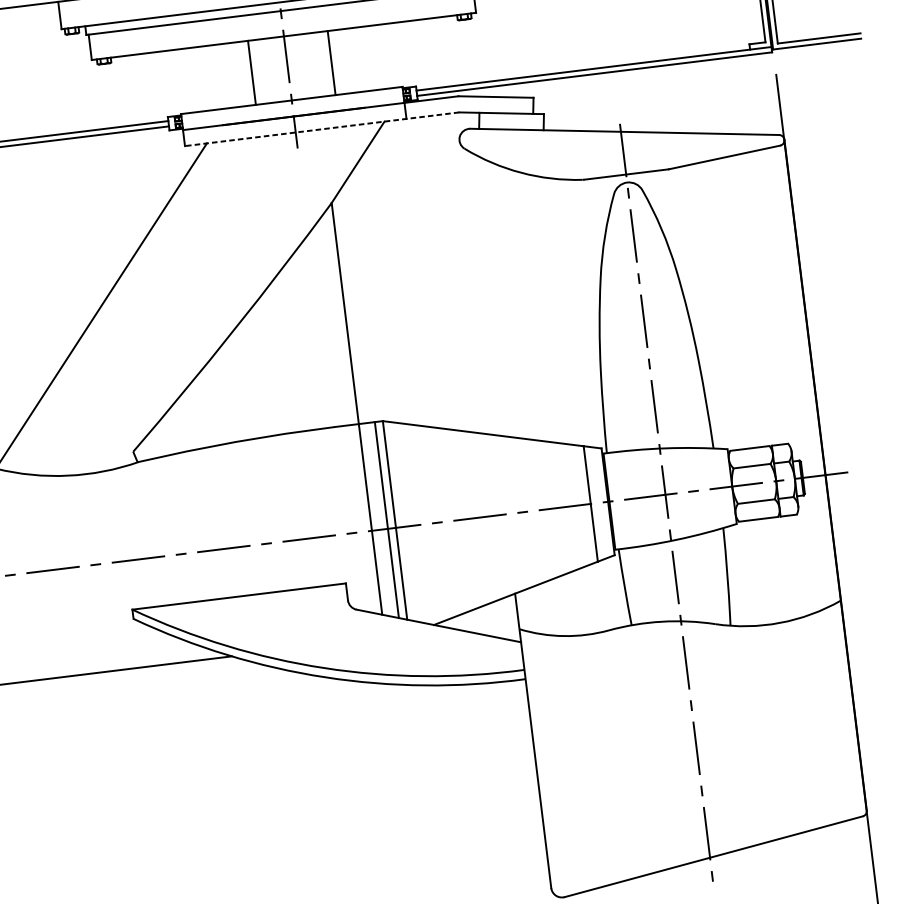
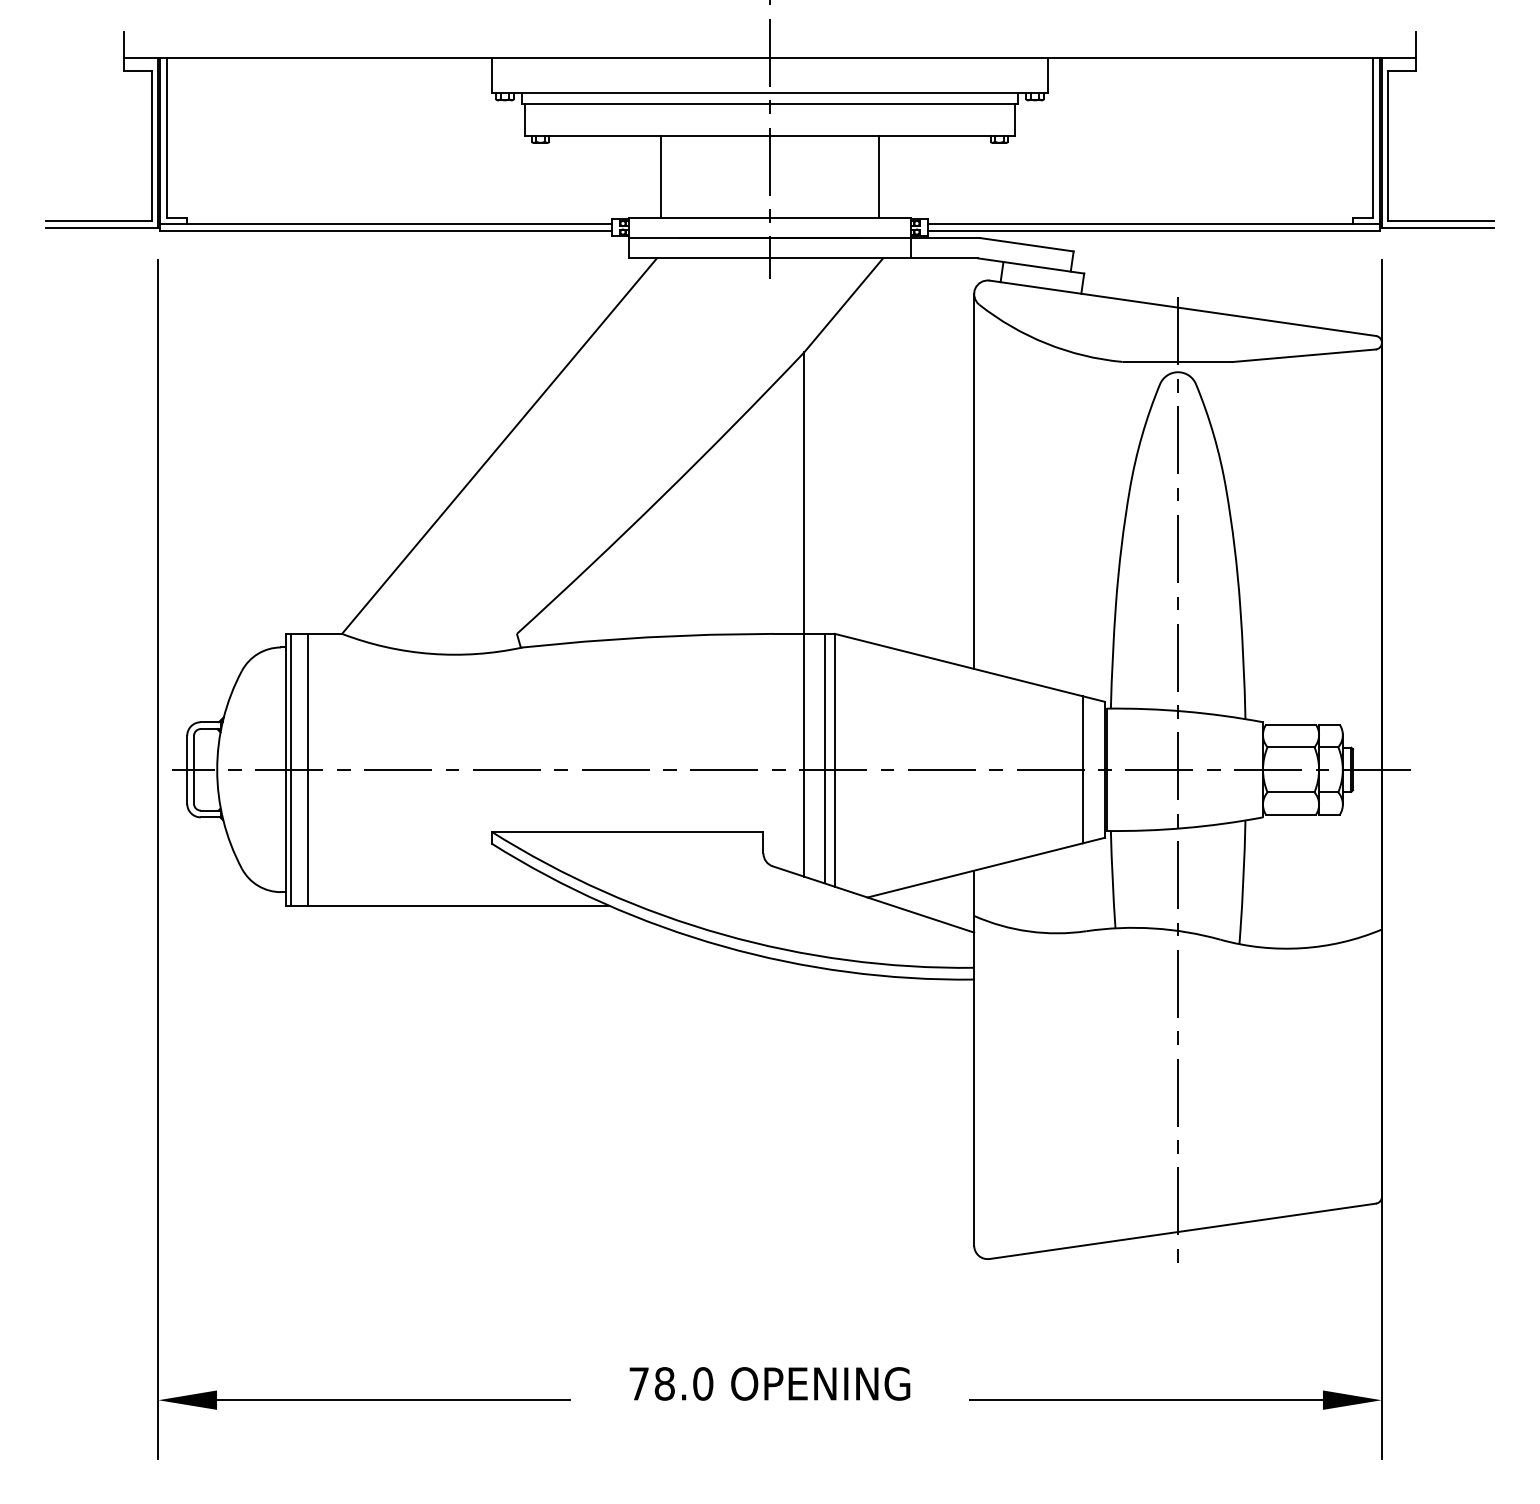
line: (331, 62) -> (878, 176), moved
line: (252, 72) -> (661, 176), moved
line: (322, 129) -> (803, 258), dashed -> solid
line: (477, 287) -> (974, 481), added

